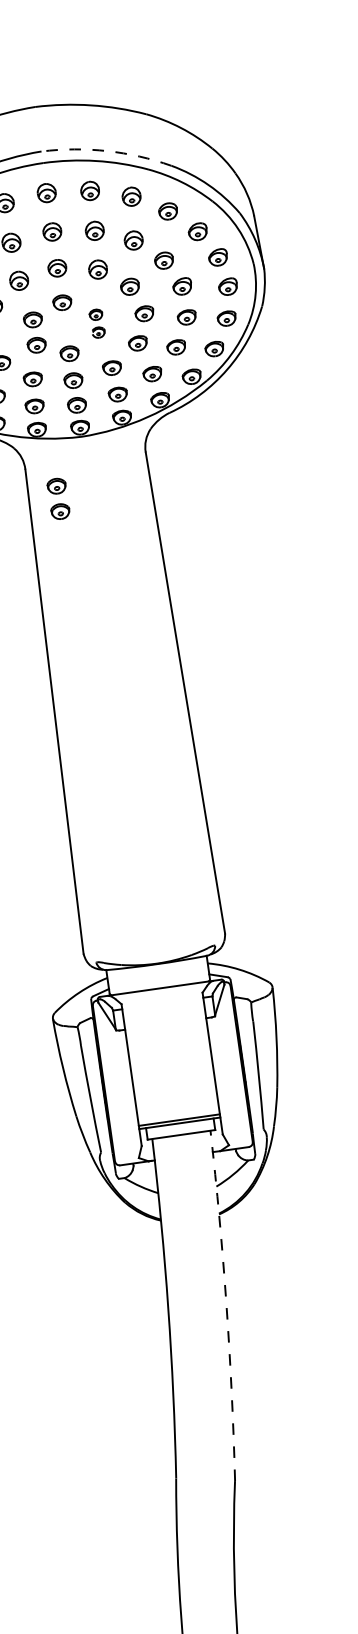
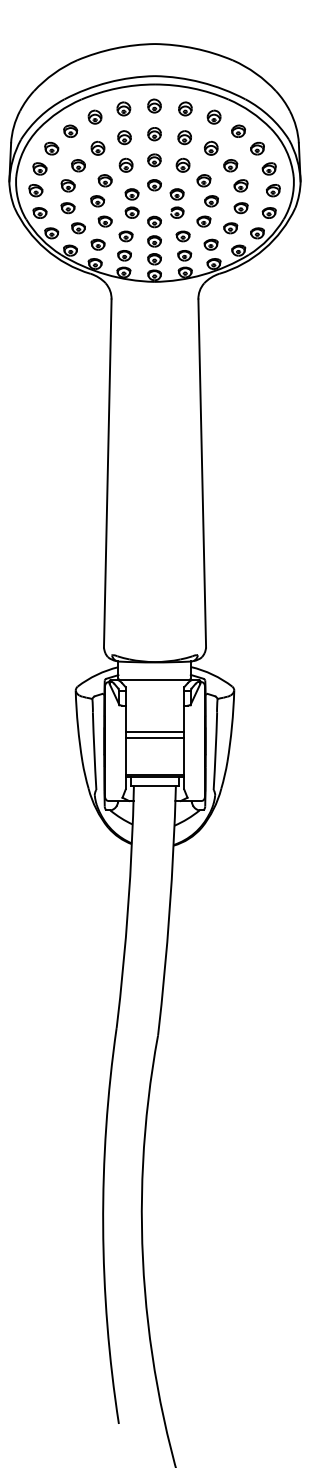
arc: (107, 151) -> (201, 82), dashed -> solid
part: (96, 323) -> (176, 203), size x1.43
part: (57, 498) -> (131, 323), removed
line: (170, 1059) -> (154, 731), added
line: (171, 1068) -> (154, 737), added
arc: (226, 1305) -> (169, 910), dashed -> solid

